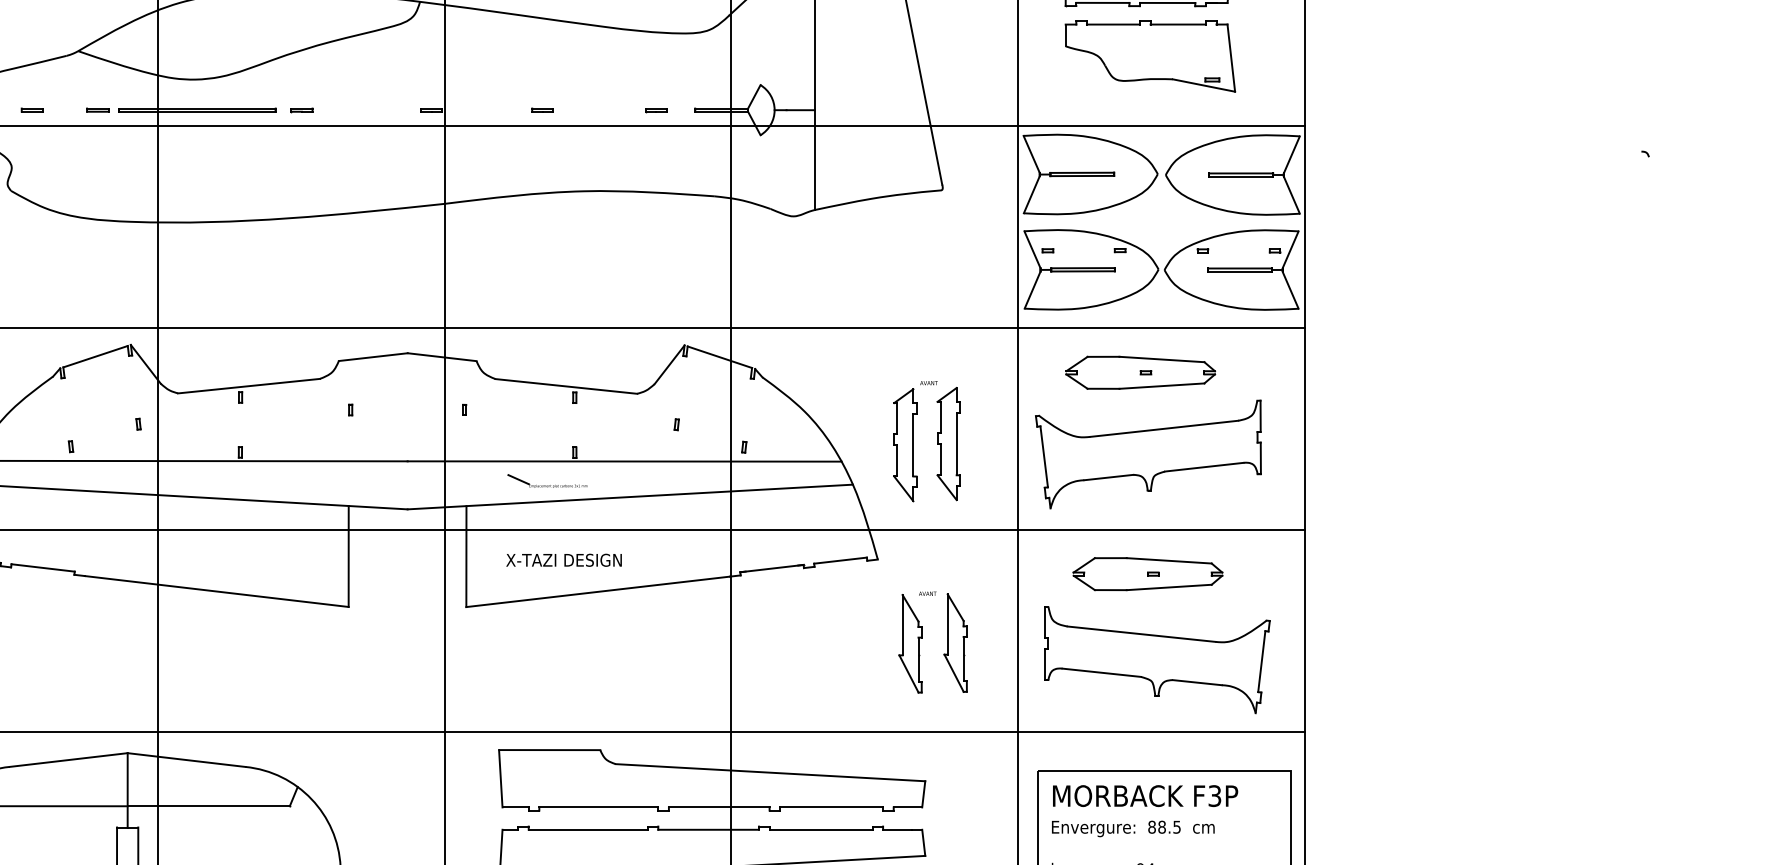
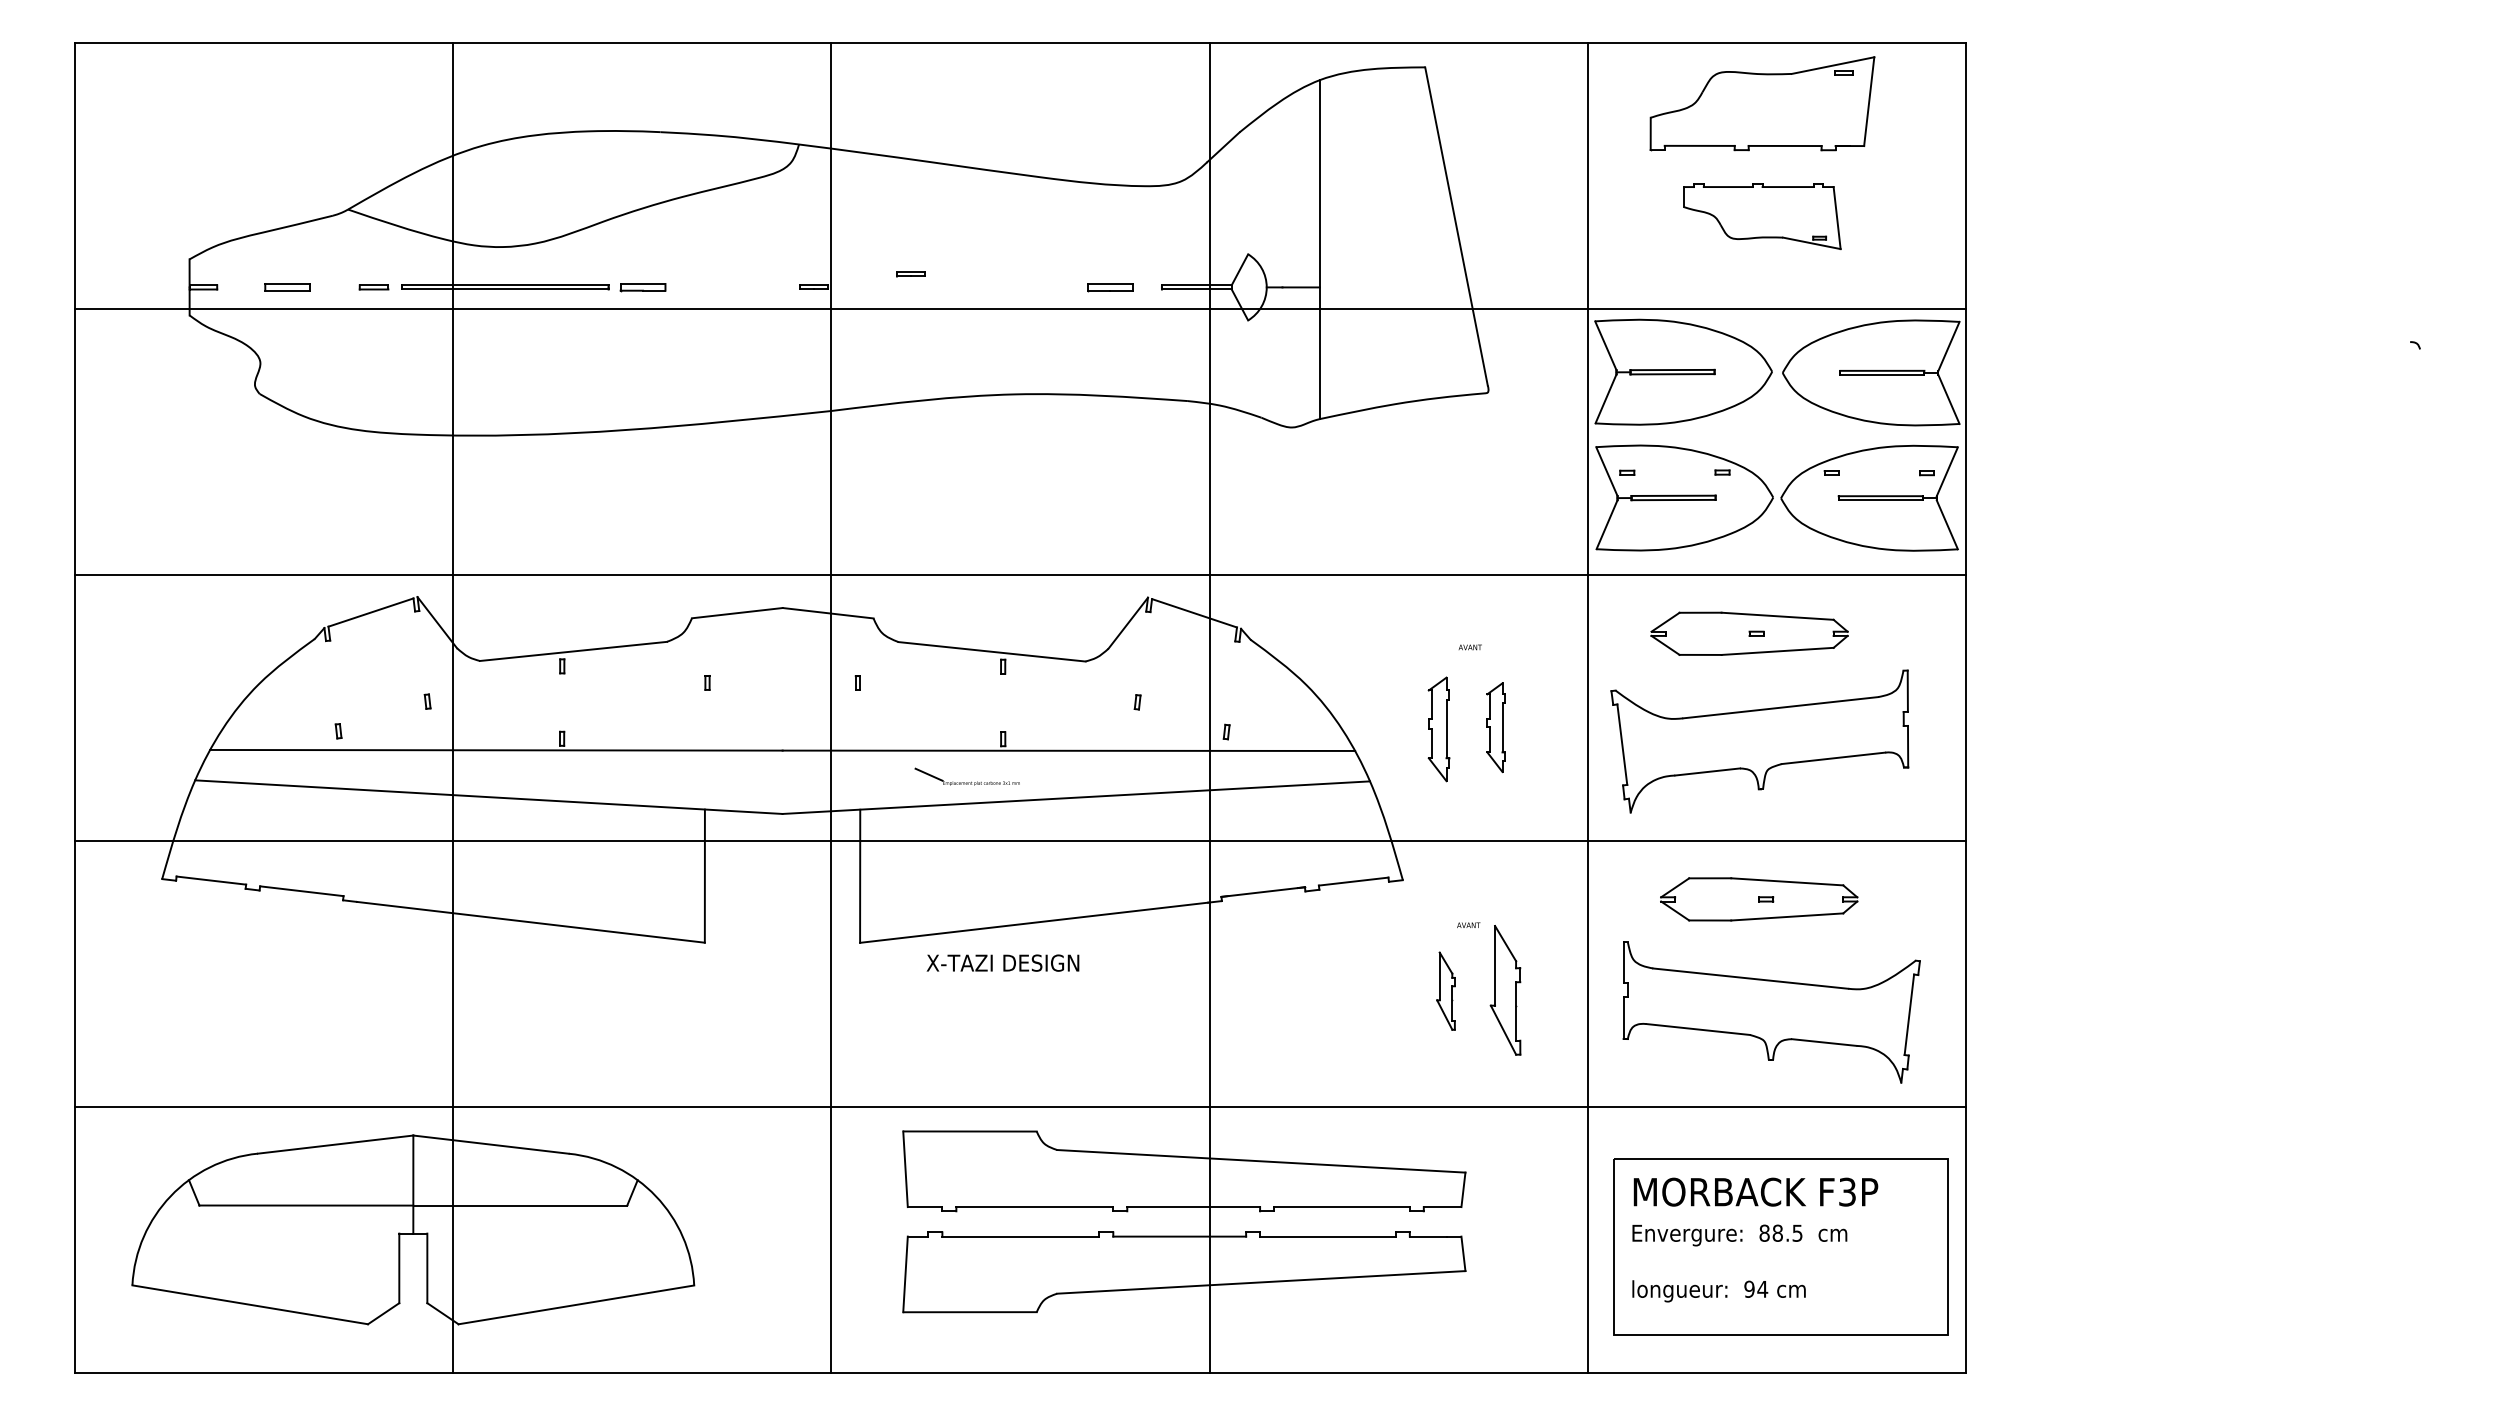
part: (1150, 56) -> (1762, 216), size x0.7
part: (32, 110) -> (287, 287), size x1.6
part: (302, 110) -> (643, 287), size x1.6
part: (542, 110) -> (910, 274), moved
part: (656, 110) -> (1110, 287), size x1.6
part: (948, 443) -> (1495, 727), size x0.6
part: (904, 445) -> (1438, 729), size x0.7
text: (563, 559) -> (1002, 962), moved
part: (910, 643) -> (1445, 990), size x0.6

